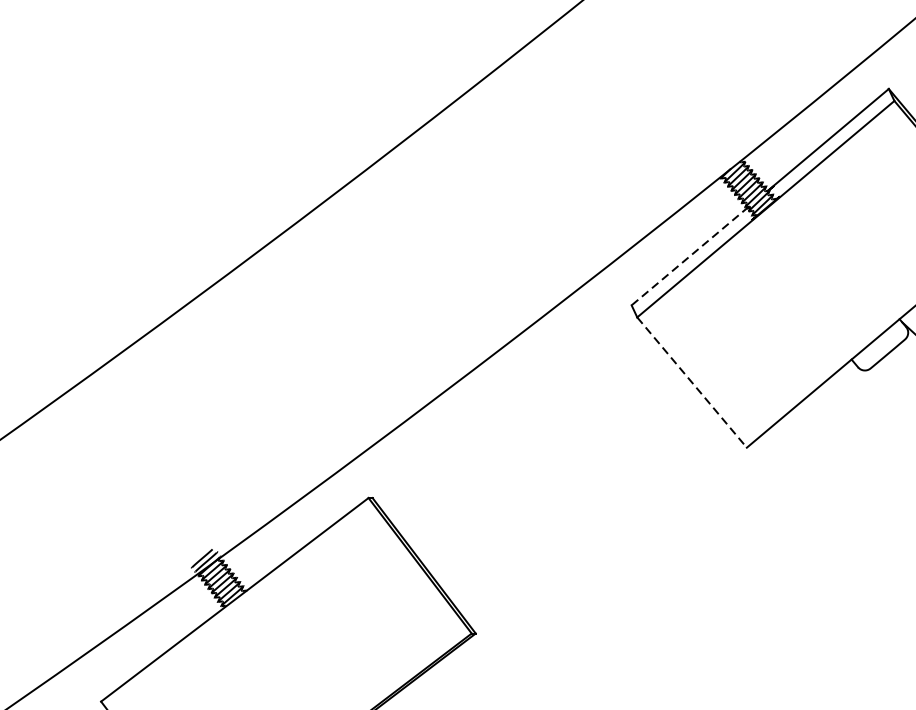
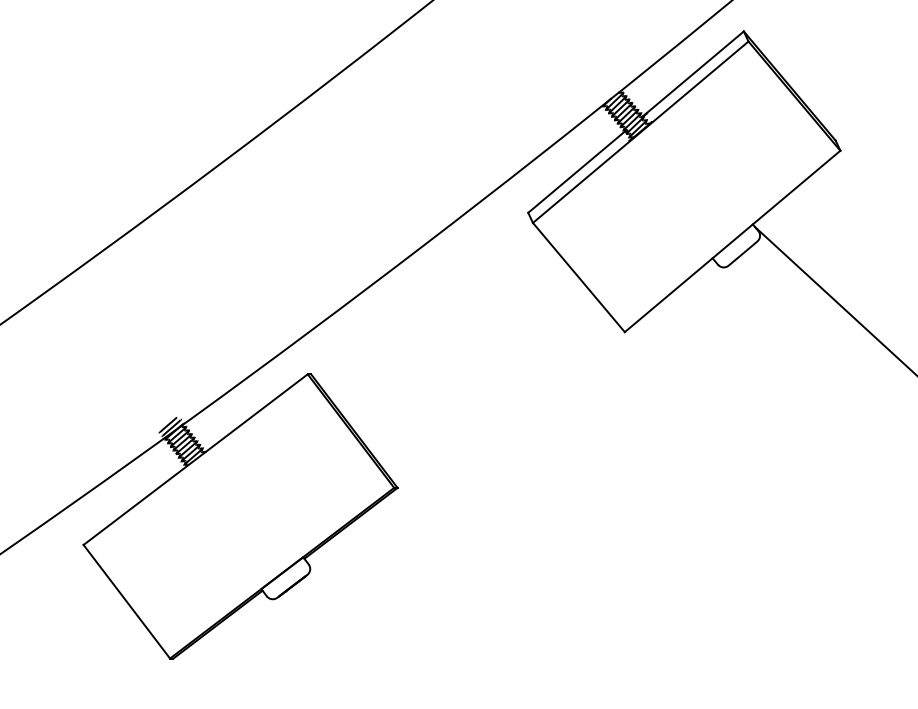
line: (689, 256) -> (576, 171), dashed -> solid
line: (692, 382) -> (579, 277), dashed -> solid

